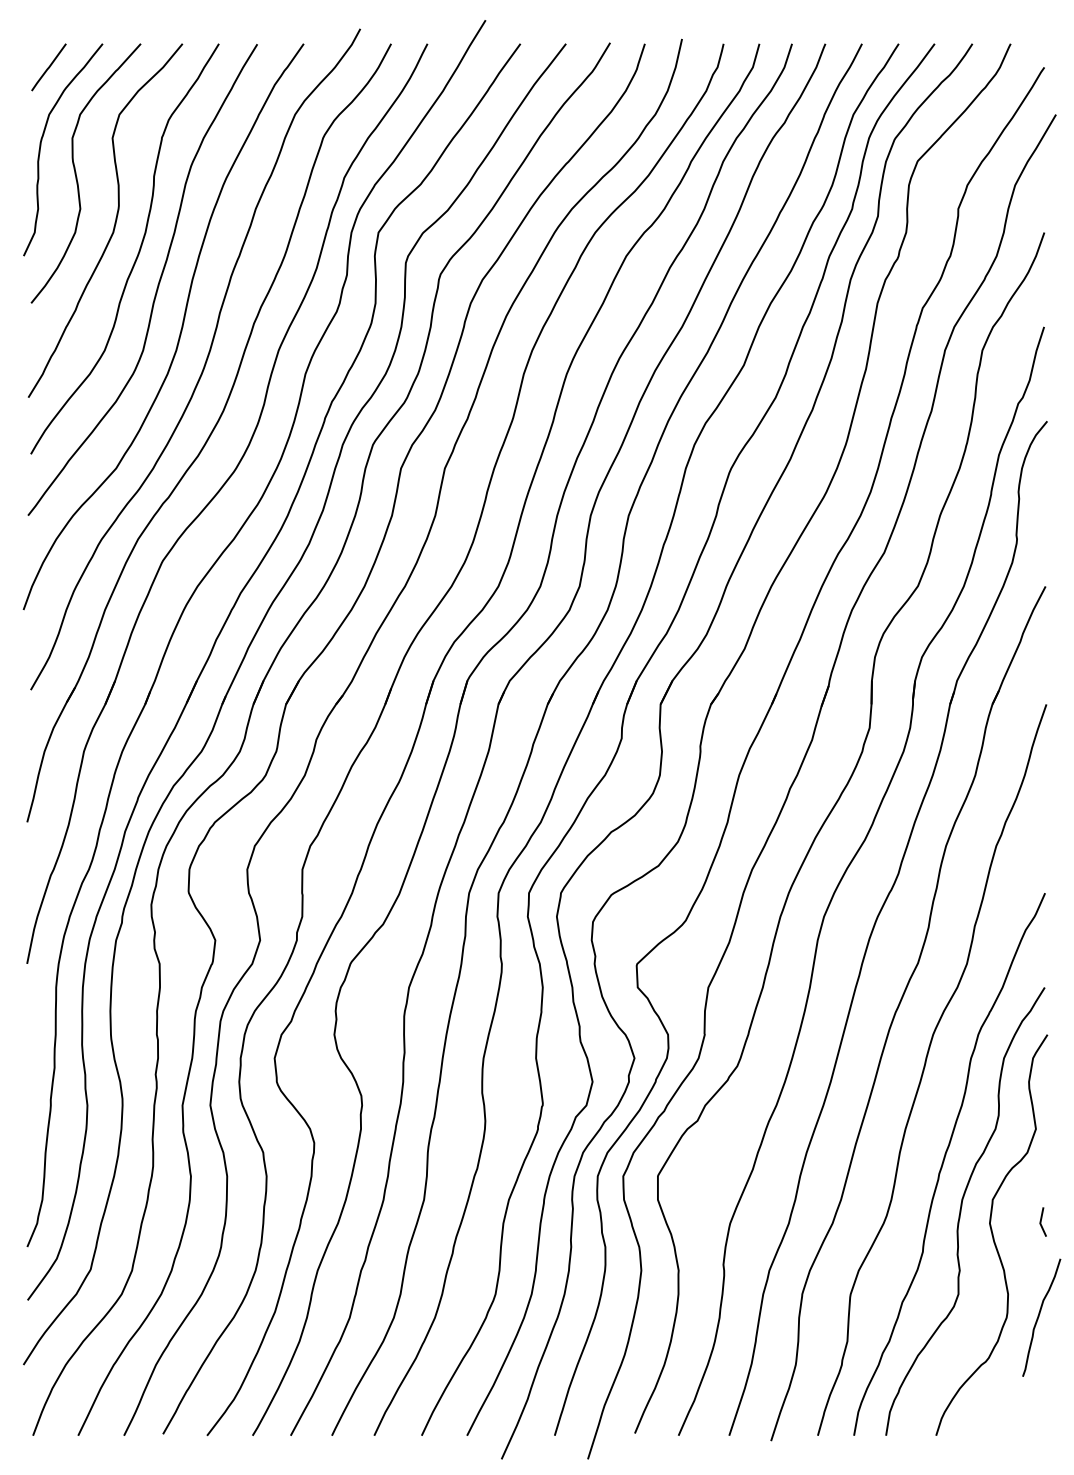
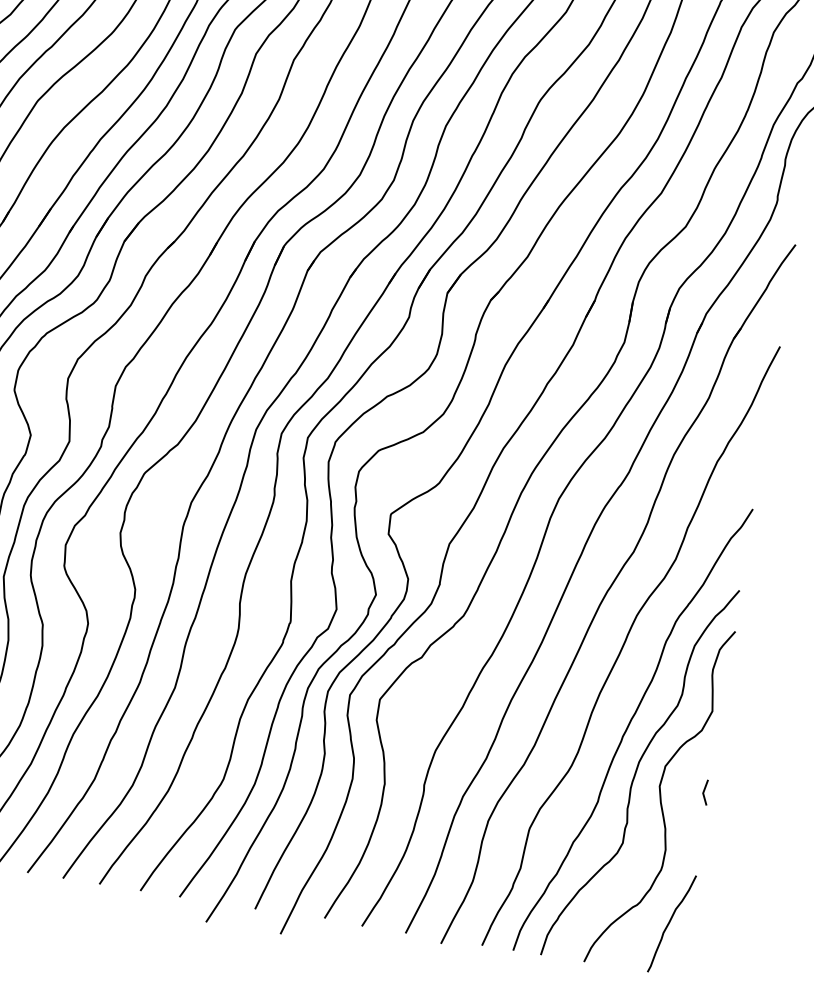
curve: (1039, 1317) -> (670, 923), moved

